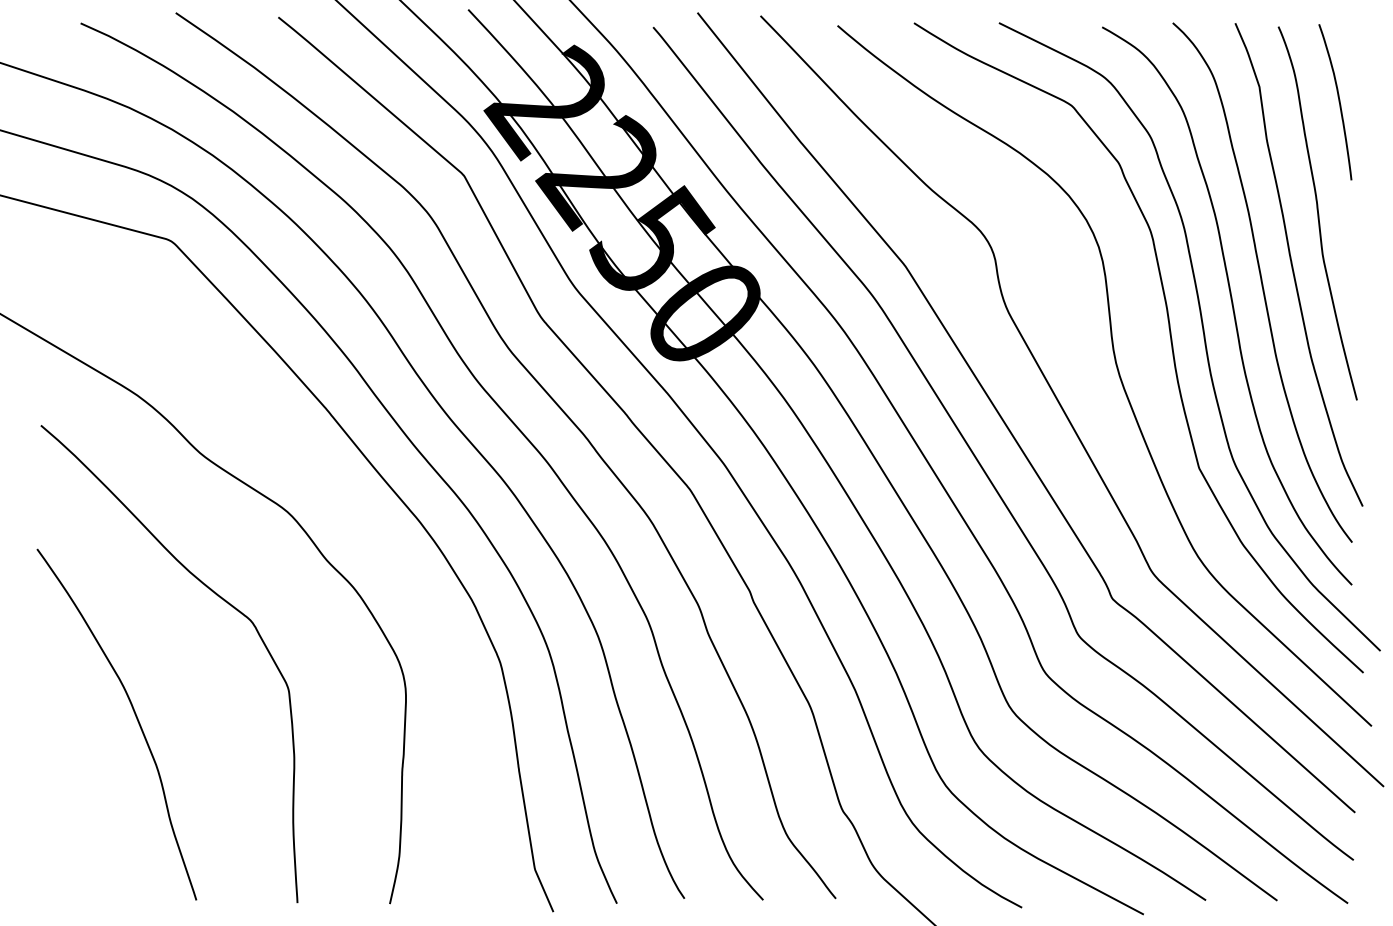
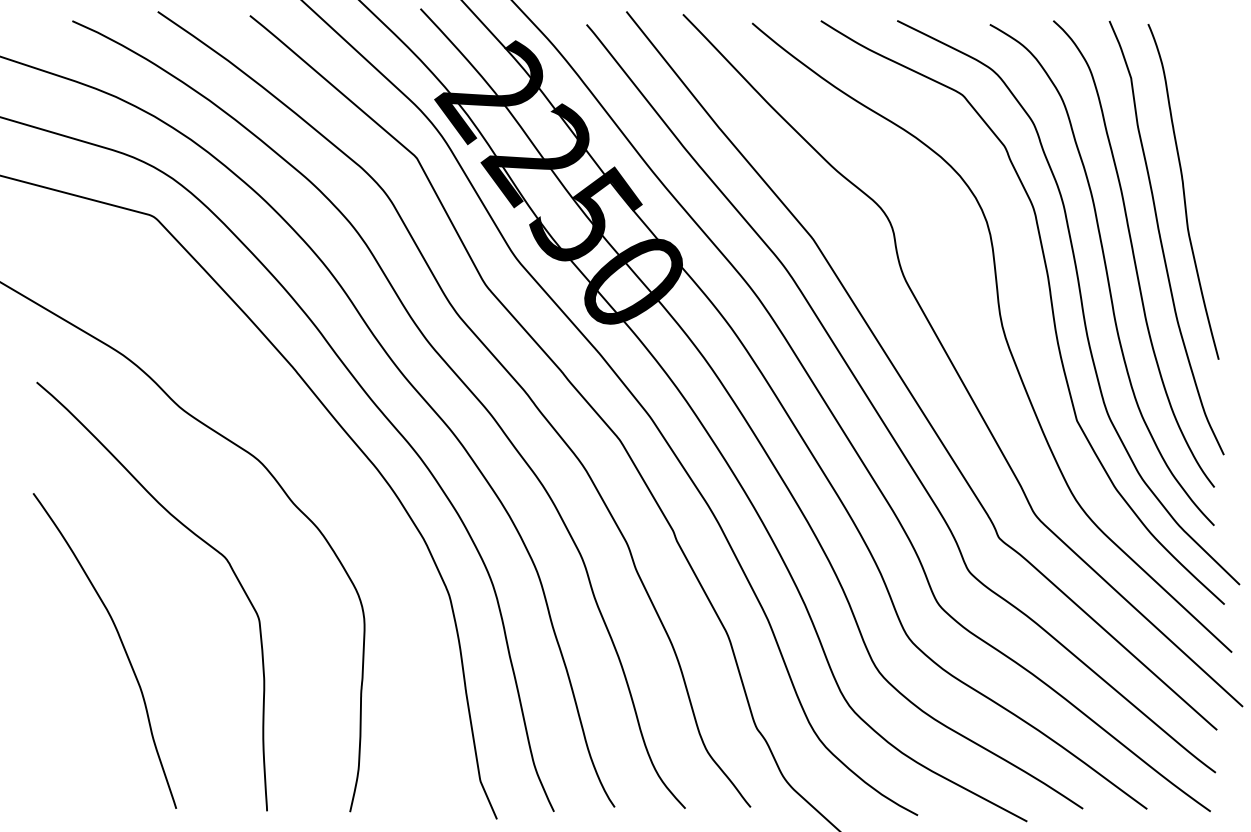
curve: (1338, 102) -> (1202, 92), removed

